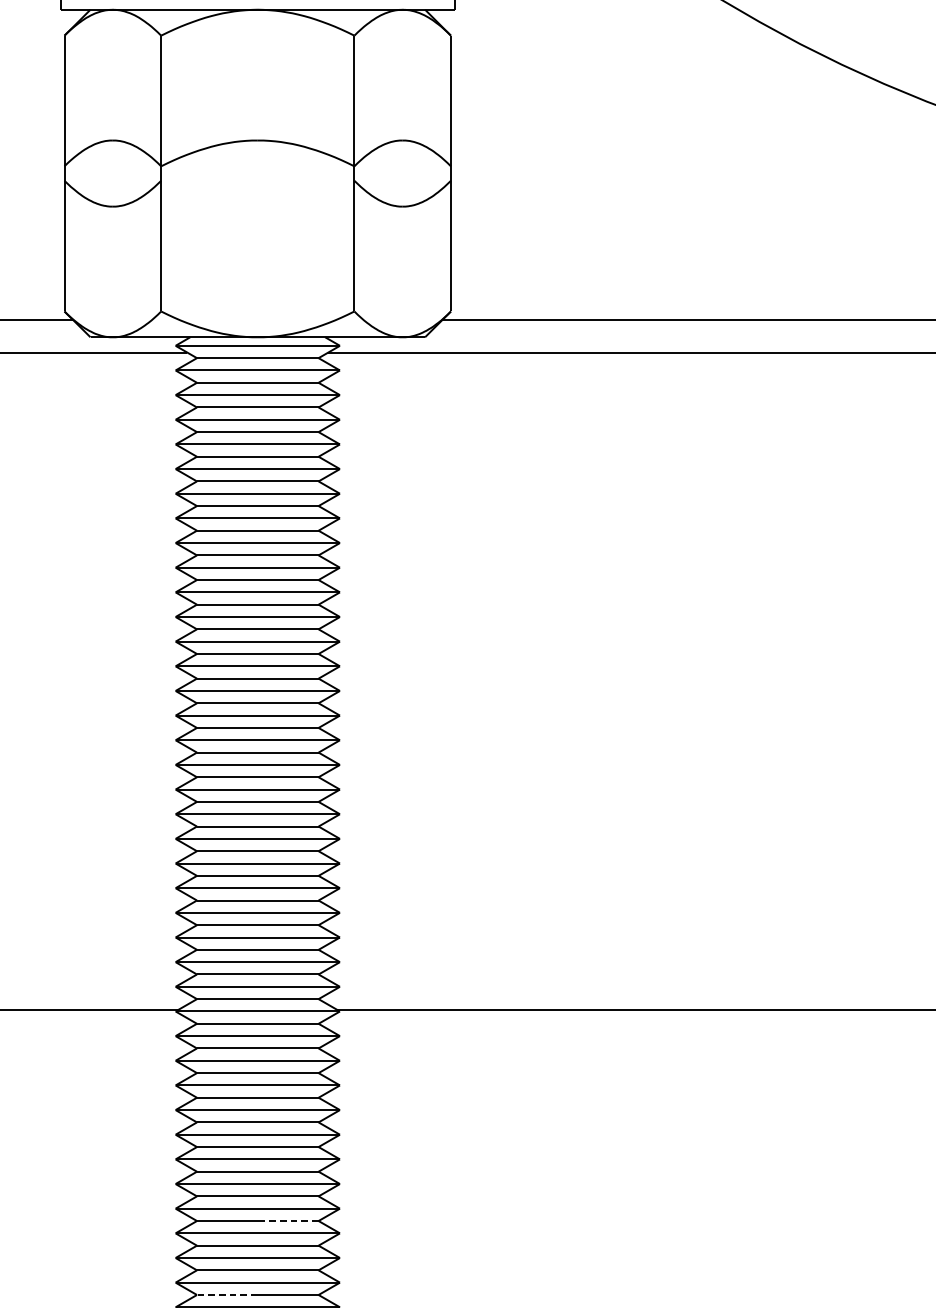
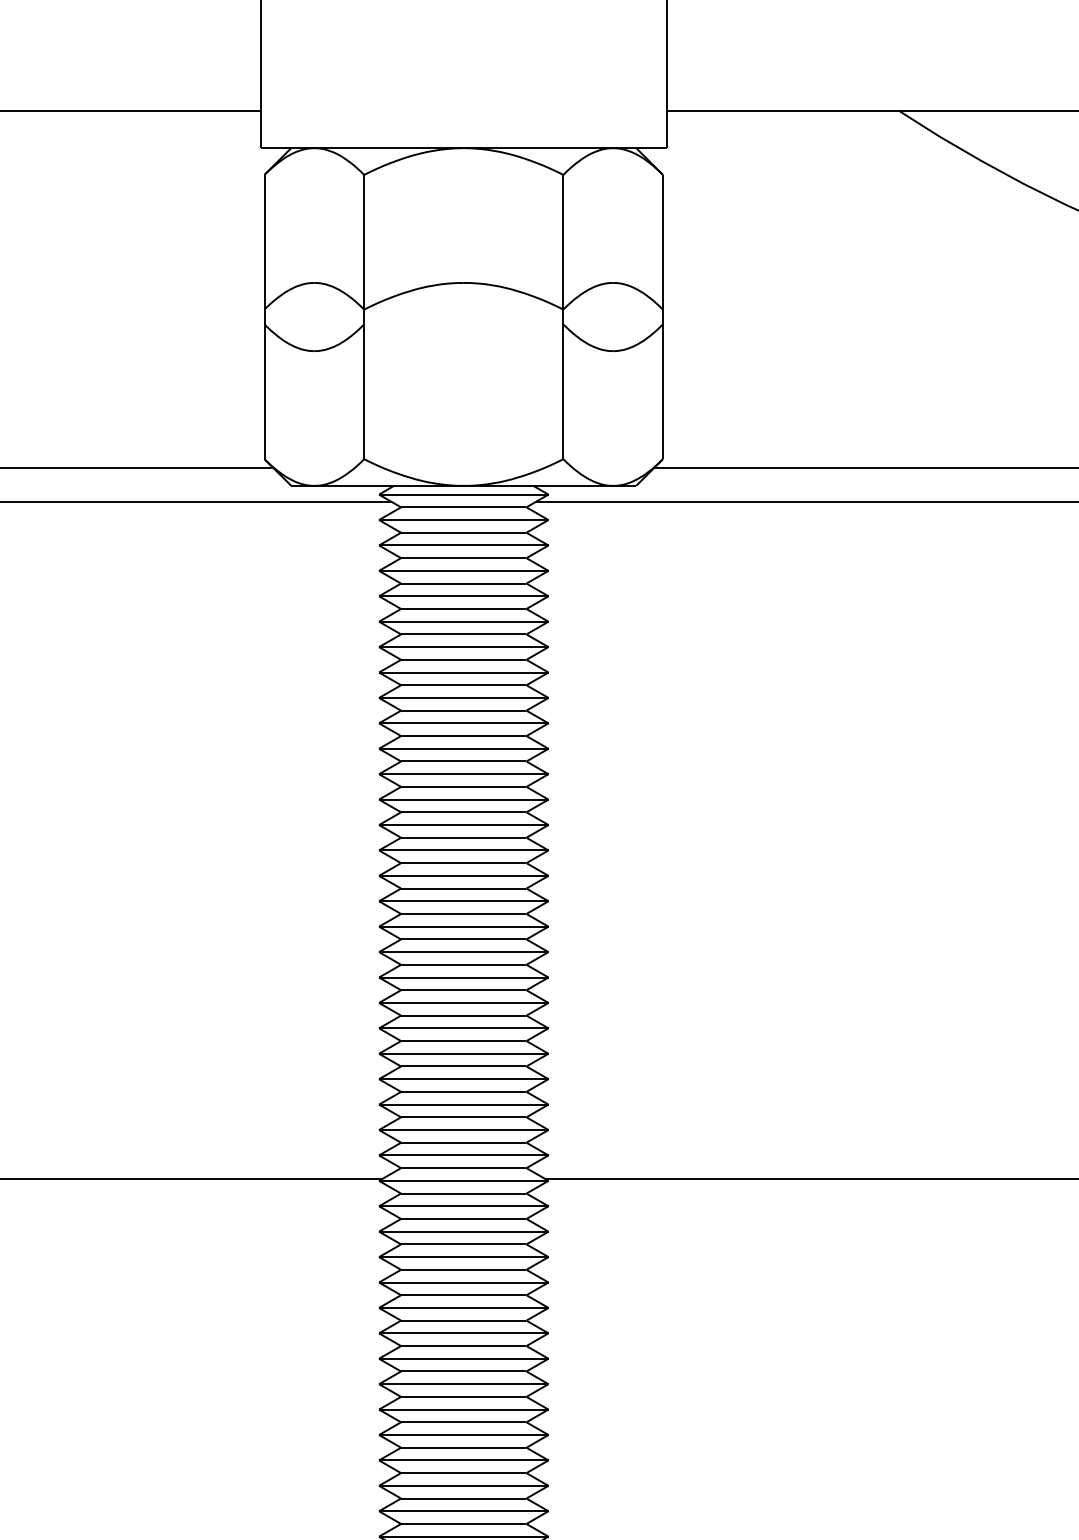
line: (287, 1220) -> (494, 1396), dashed -> solid
line: (226, 1295) -> (431, 1473), dashed -> solid

